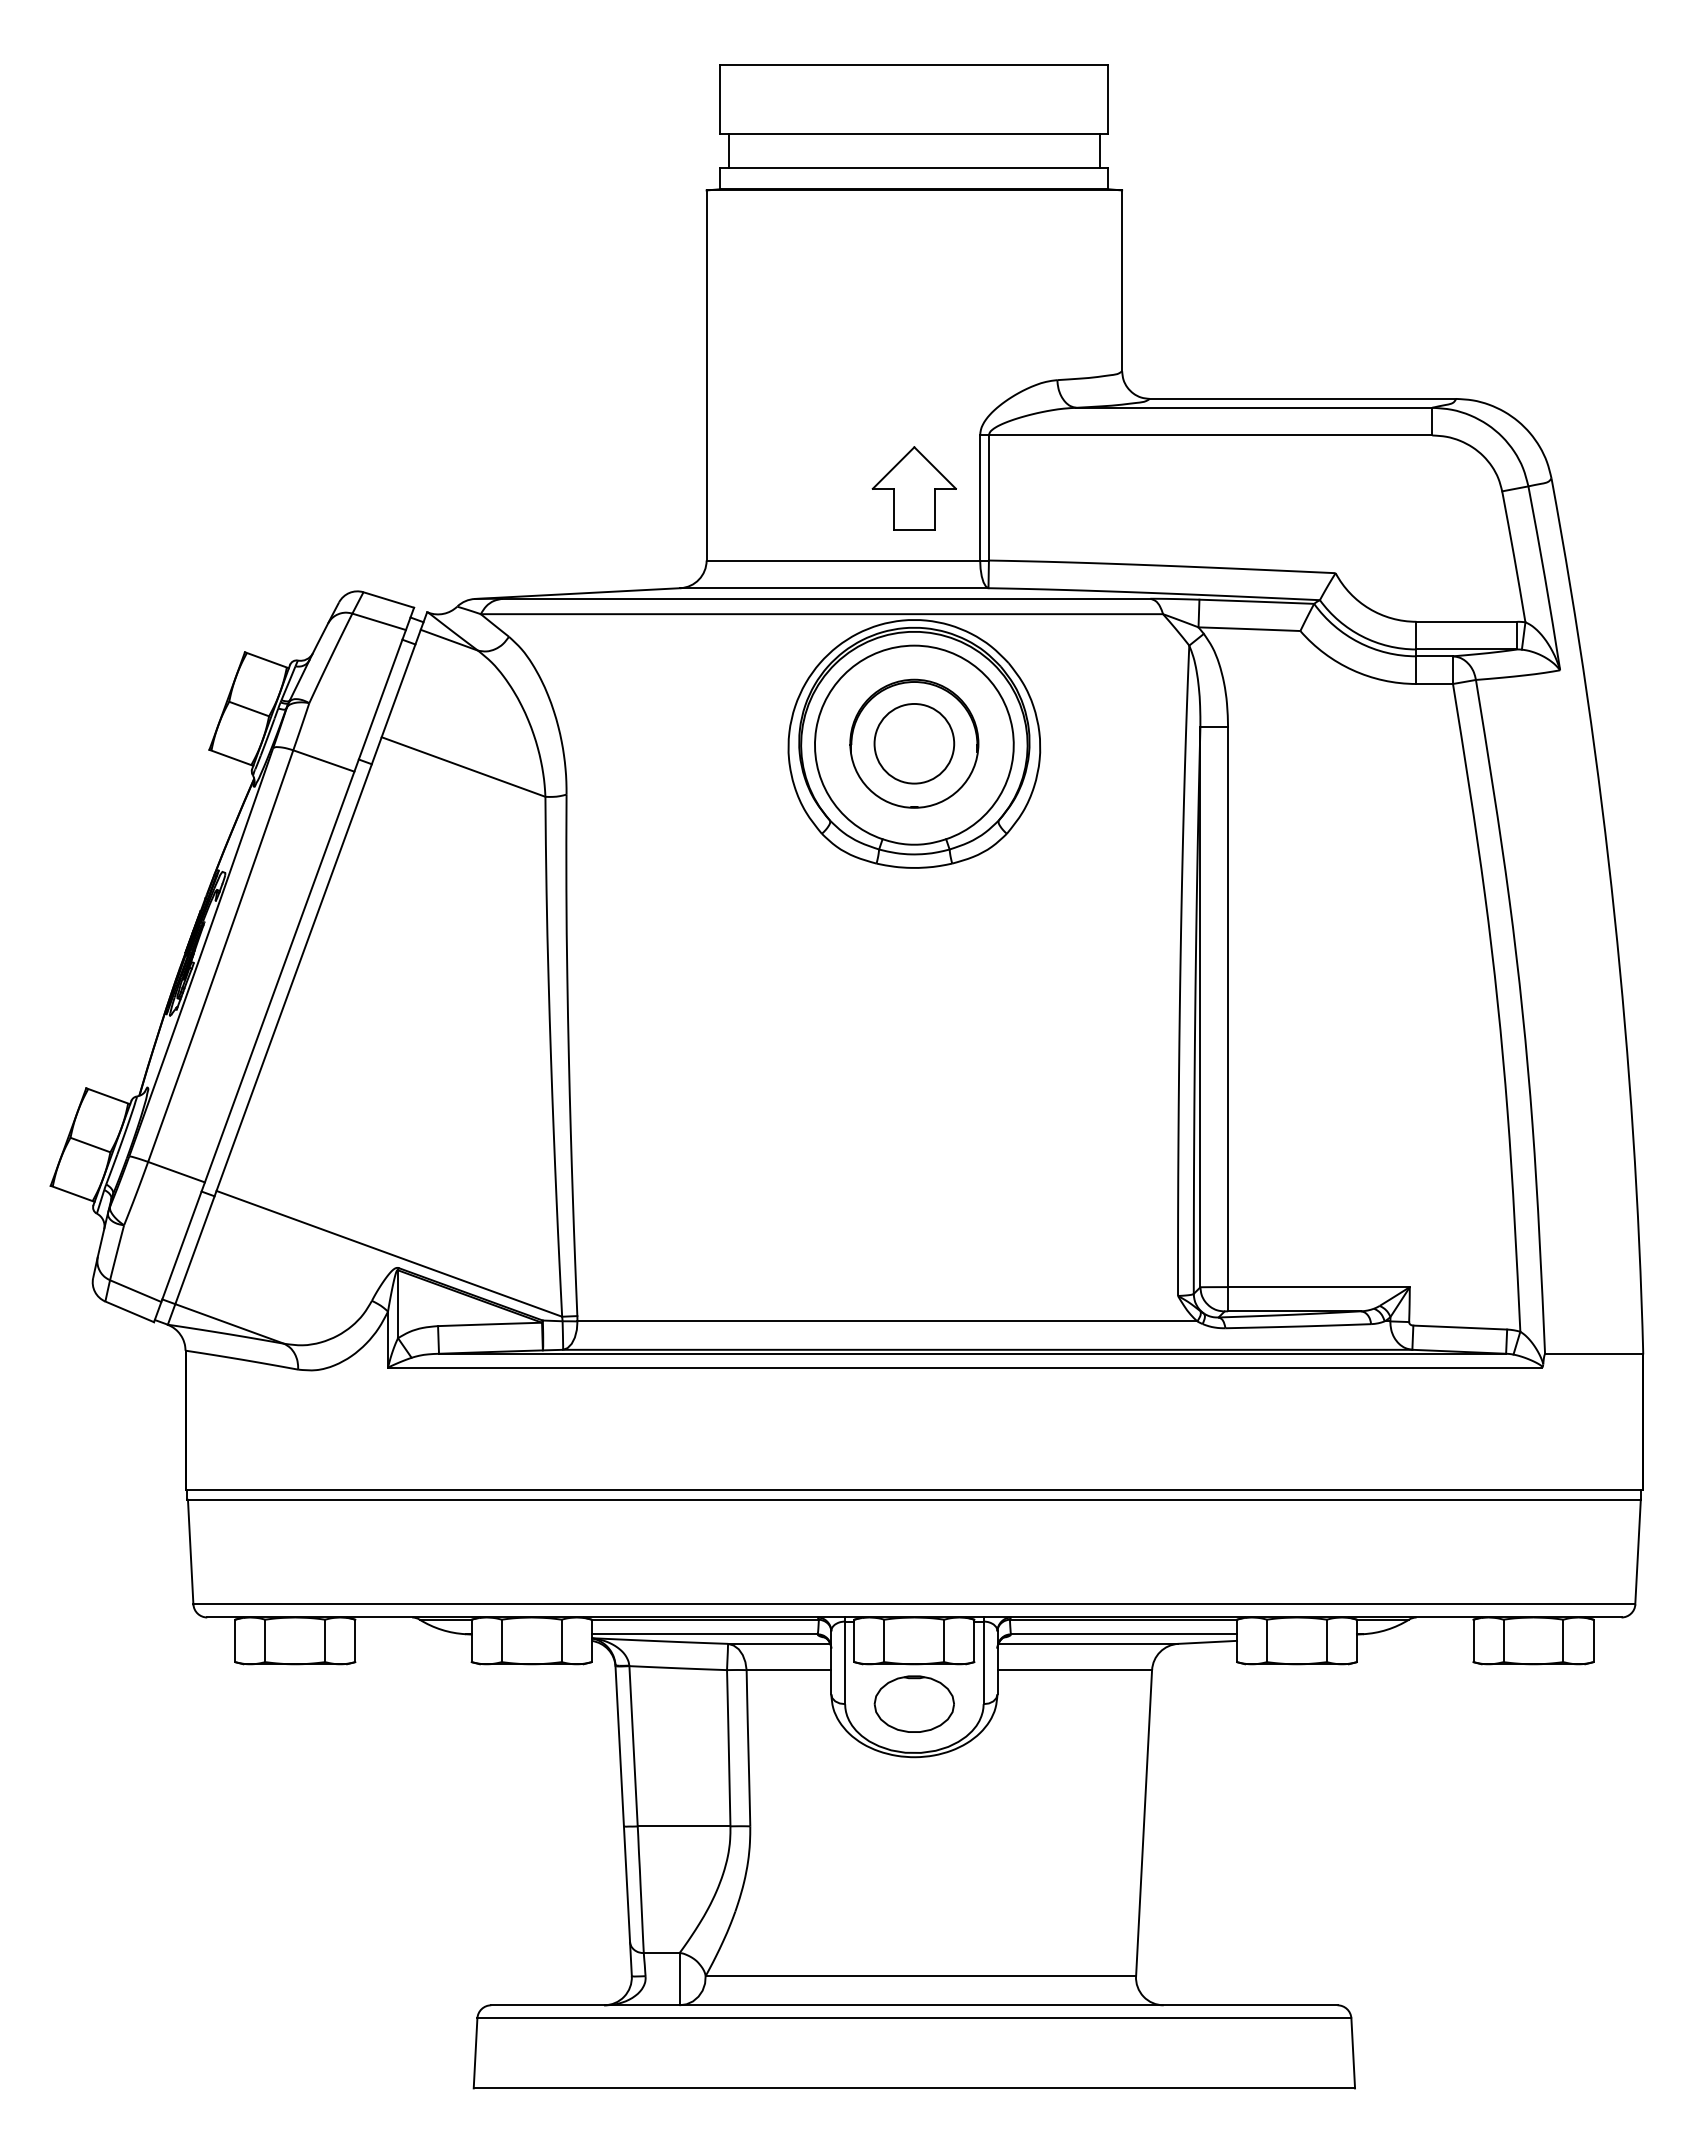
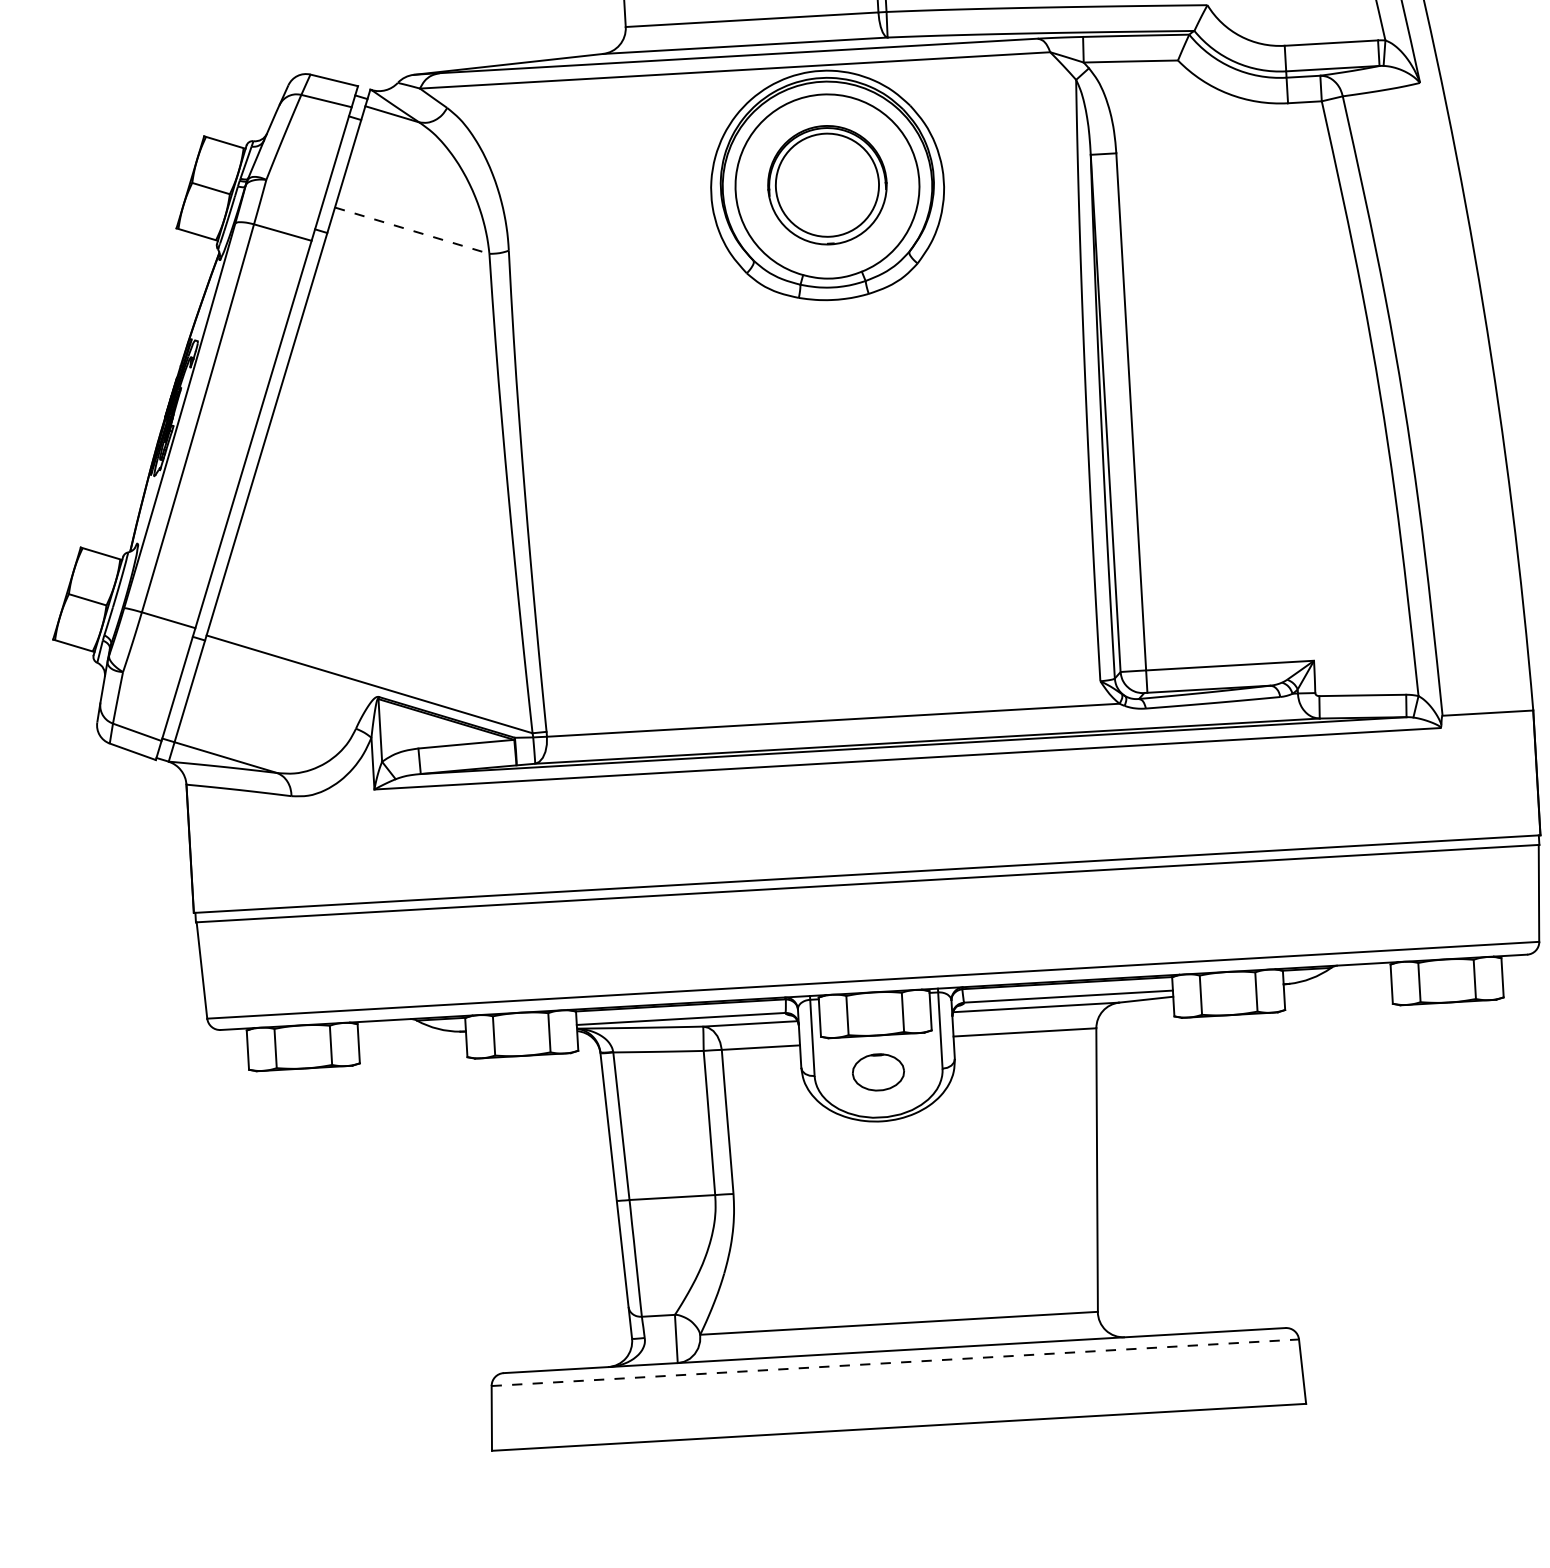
circle: (914, 743) -> (827, 184), size x1.4
line: (464, 767) -> (413, 231), solid -> dashed
part: (913, 1703) -> (877, 1071), size x0.7
line: (914, 2018) -> (895, 1362), solid -> dashed

